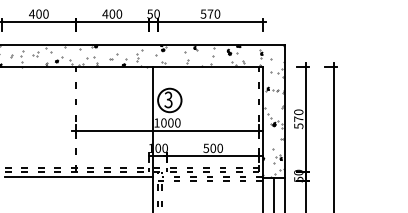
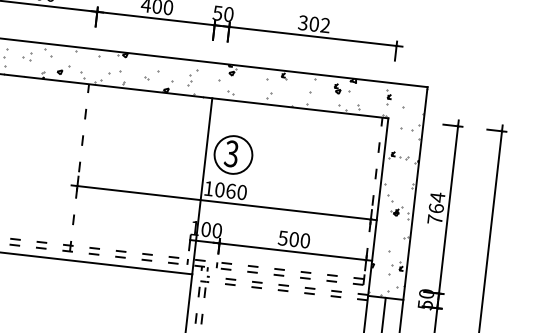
text: (210, 13) -> (314, 23), 570 -> 302
text: (298, 119) -> (435, 208), 570 -> 764
text: (170, 122) -> (230, 190), 1000 -> 1060

